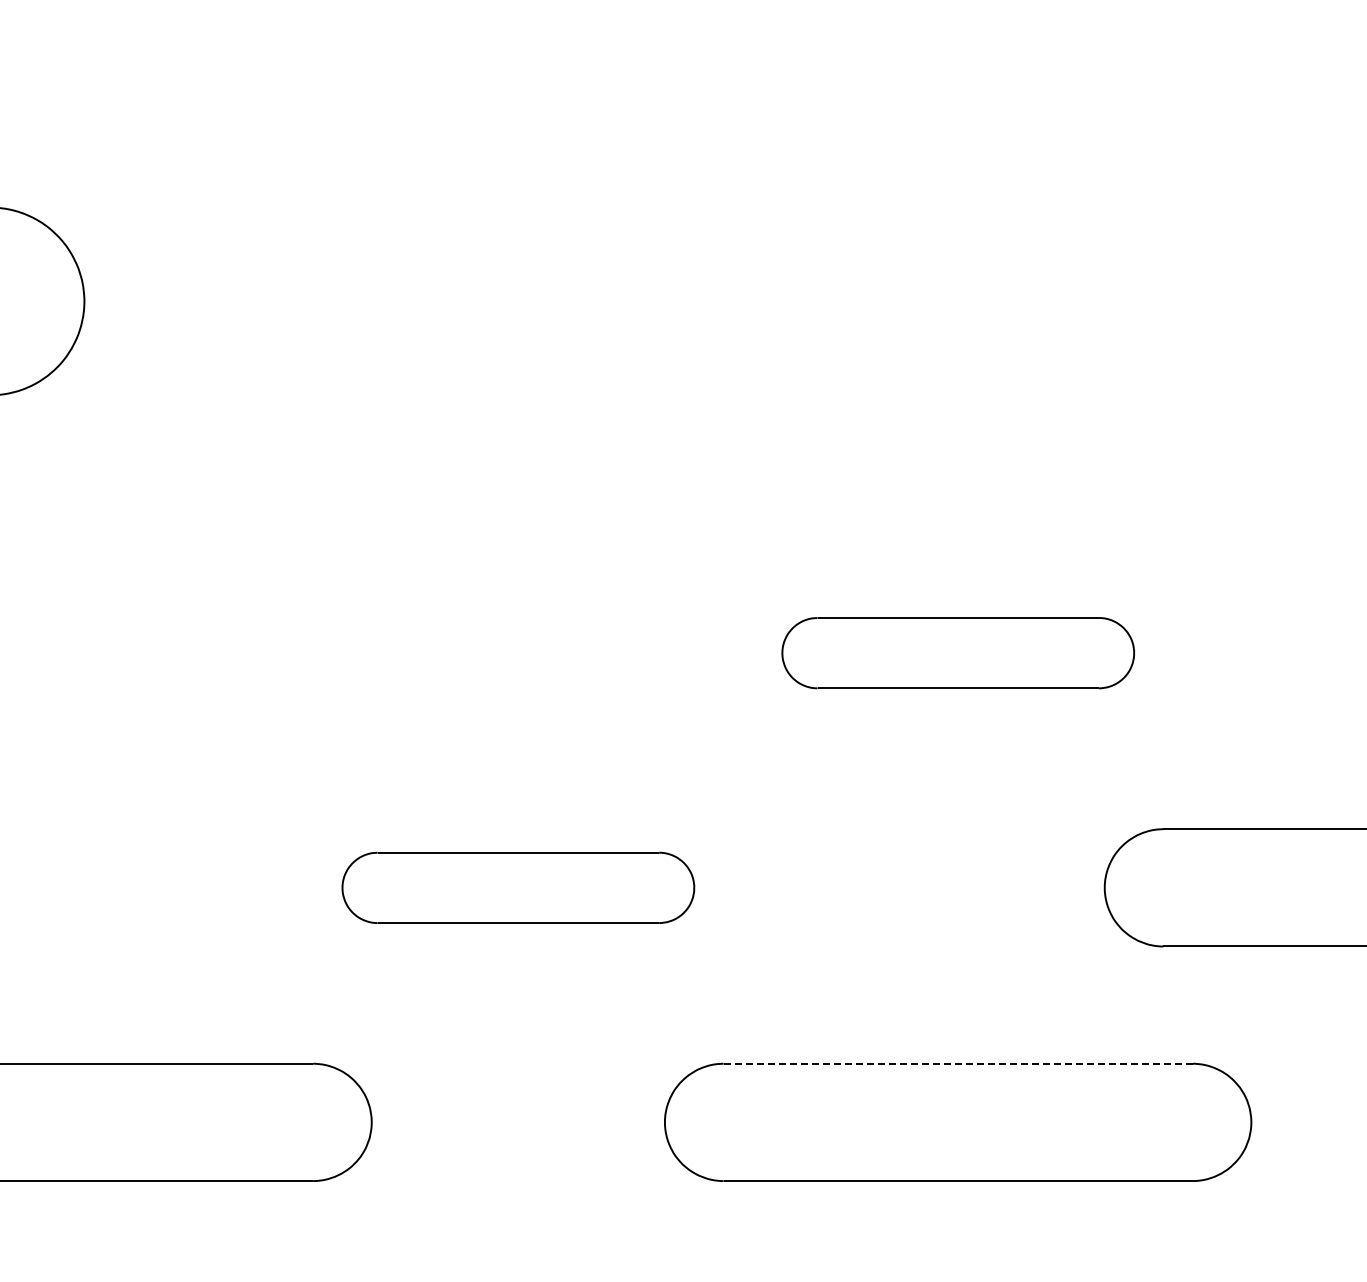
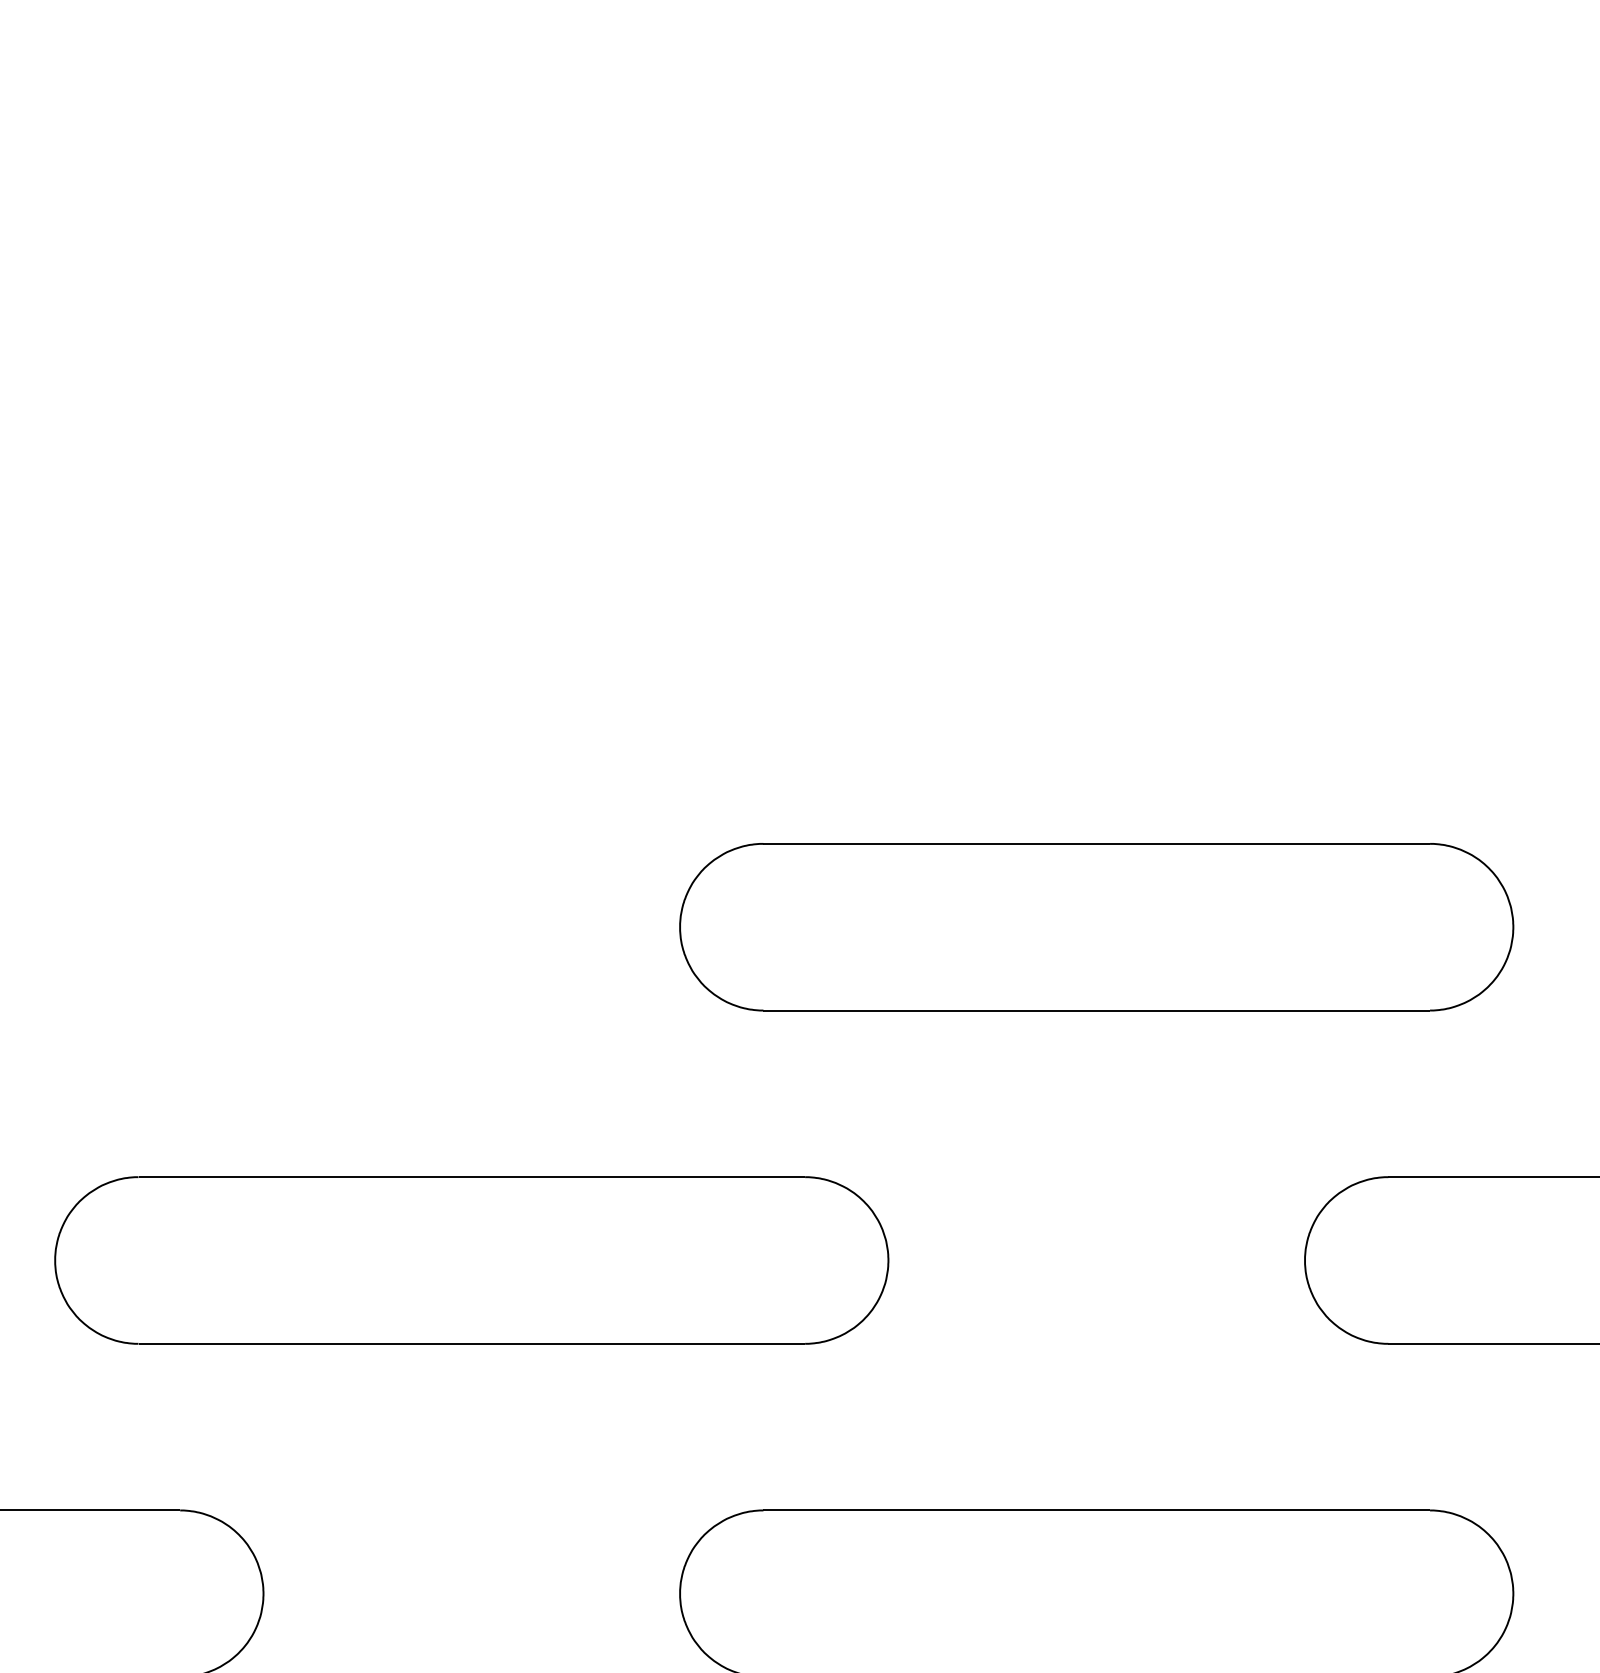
part: (958, 652) -> (1097, 926), size x1.67
part: (518, 887) -> (472, 1260), size x1.67
line: (958, 1063) -> (1097, 1510), dashed -> solid

